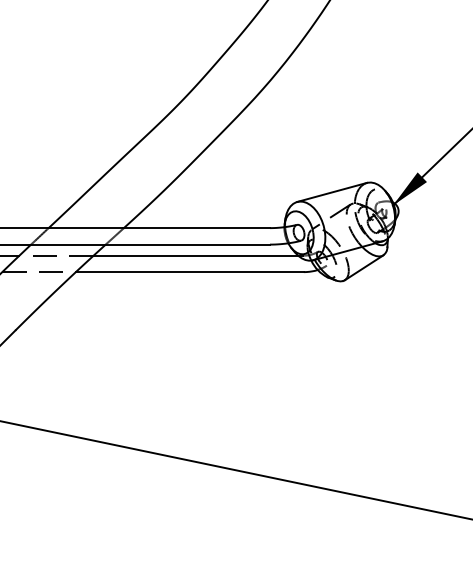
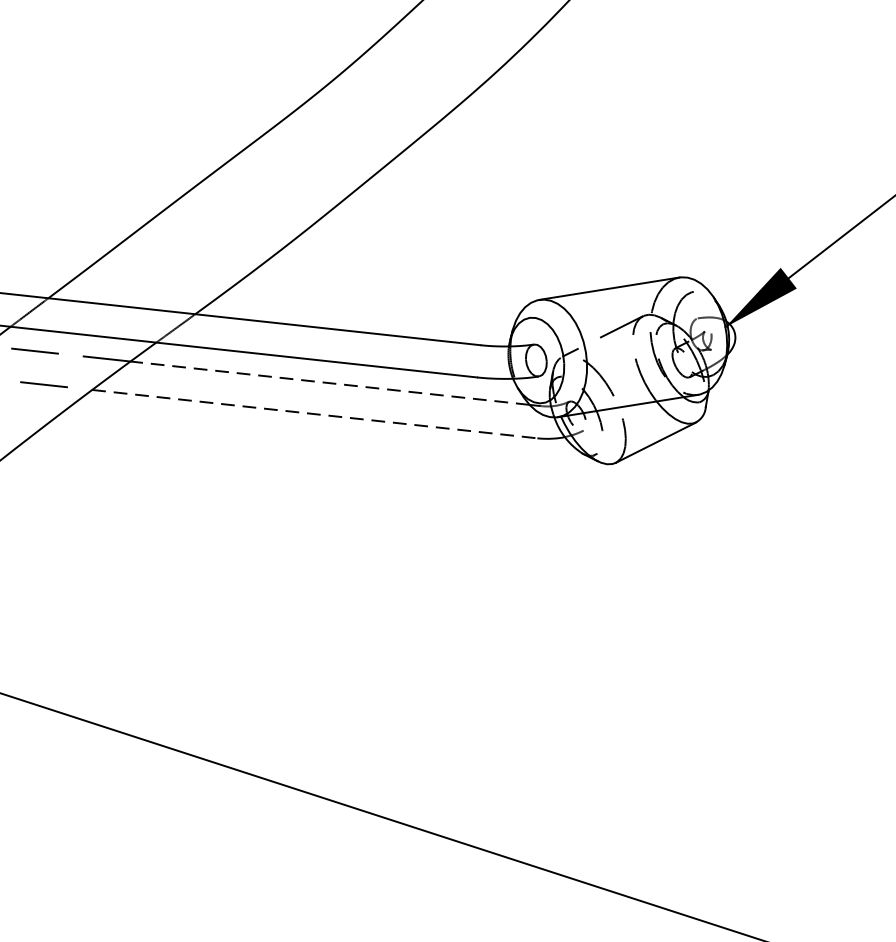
line: (195, 255) -> (329, 382), solid -> dashed
line: (189, 272) -> (314, 414), solid -> dashed

